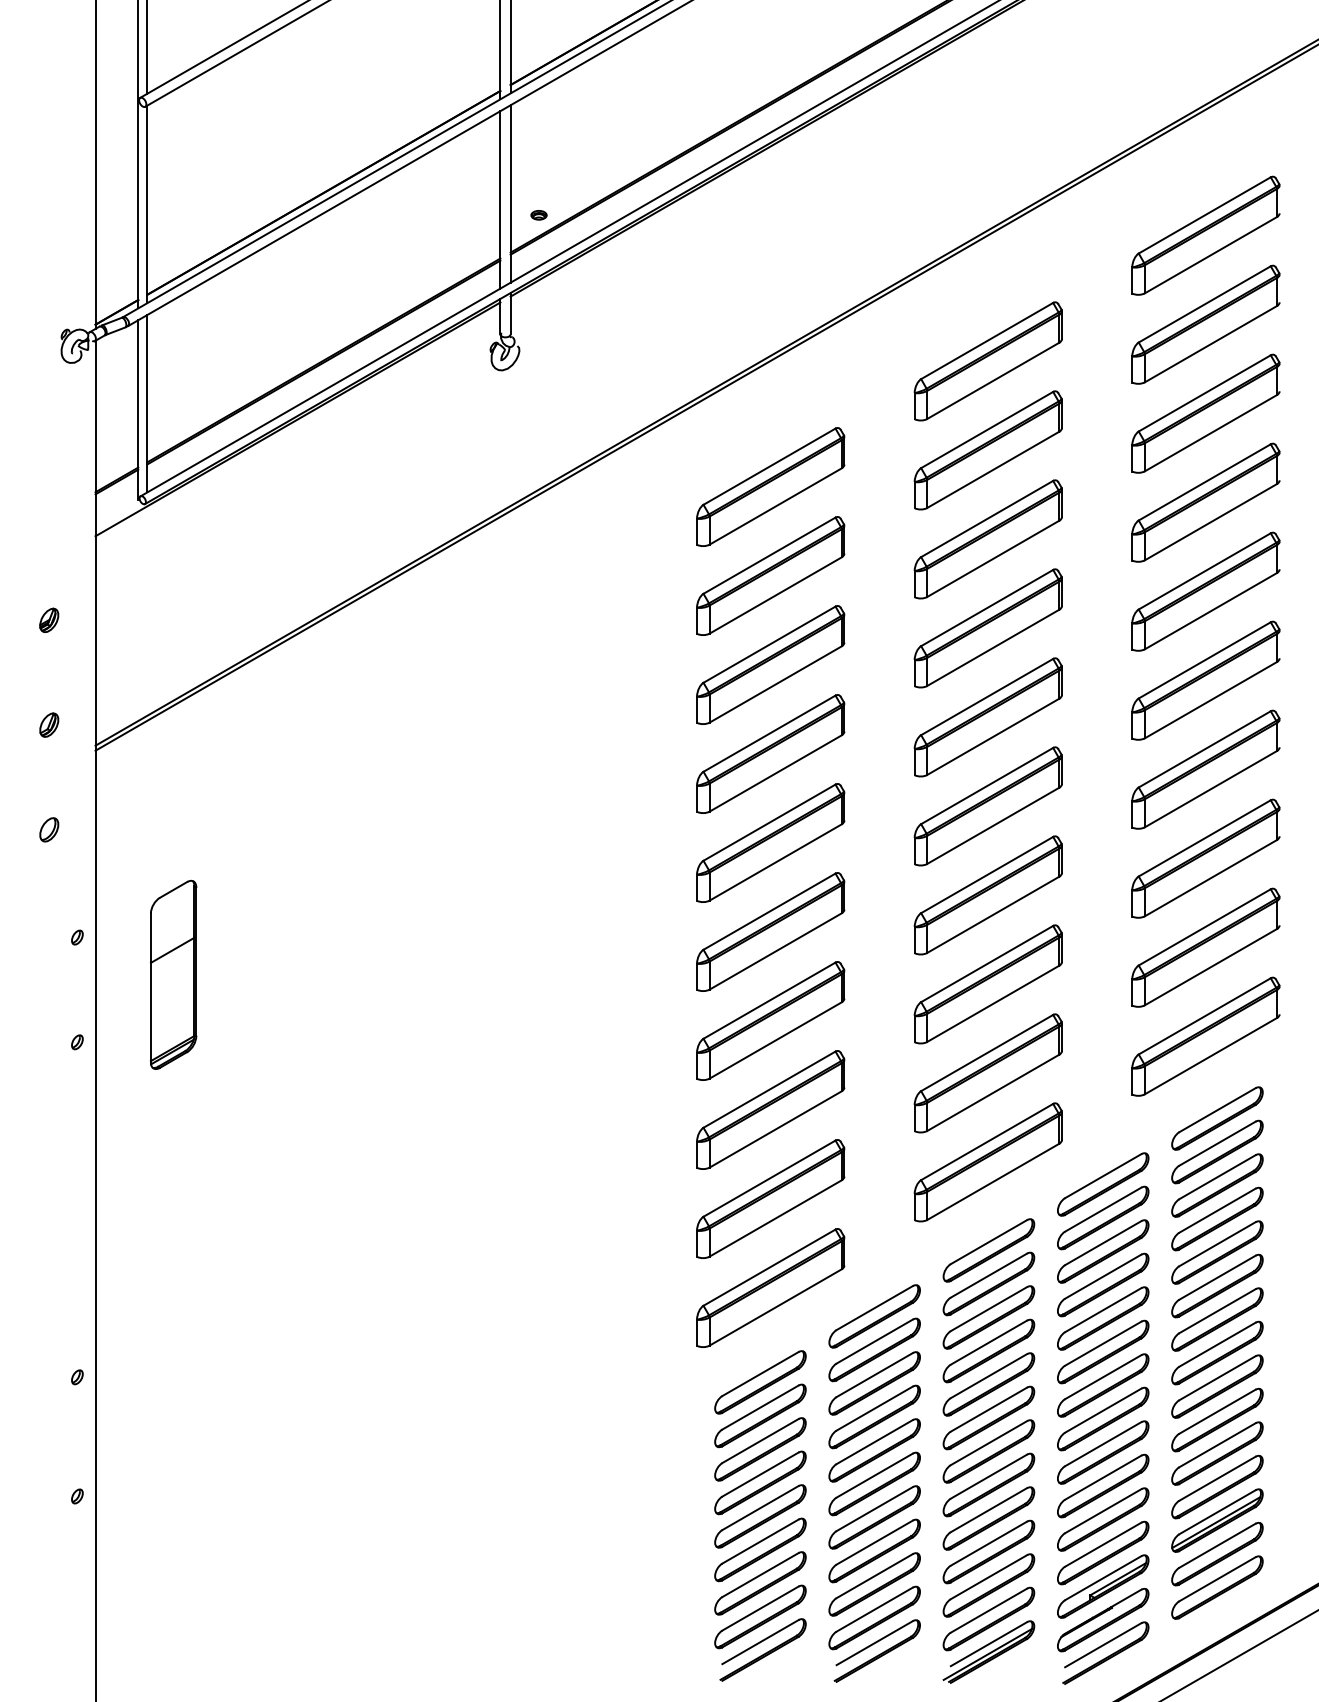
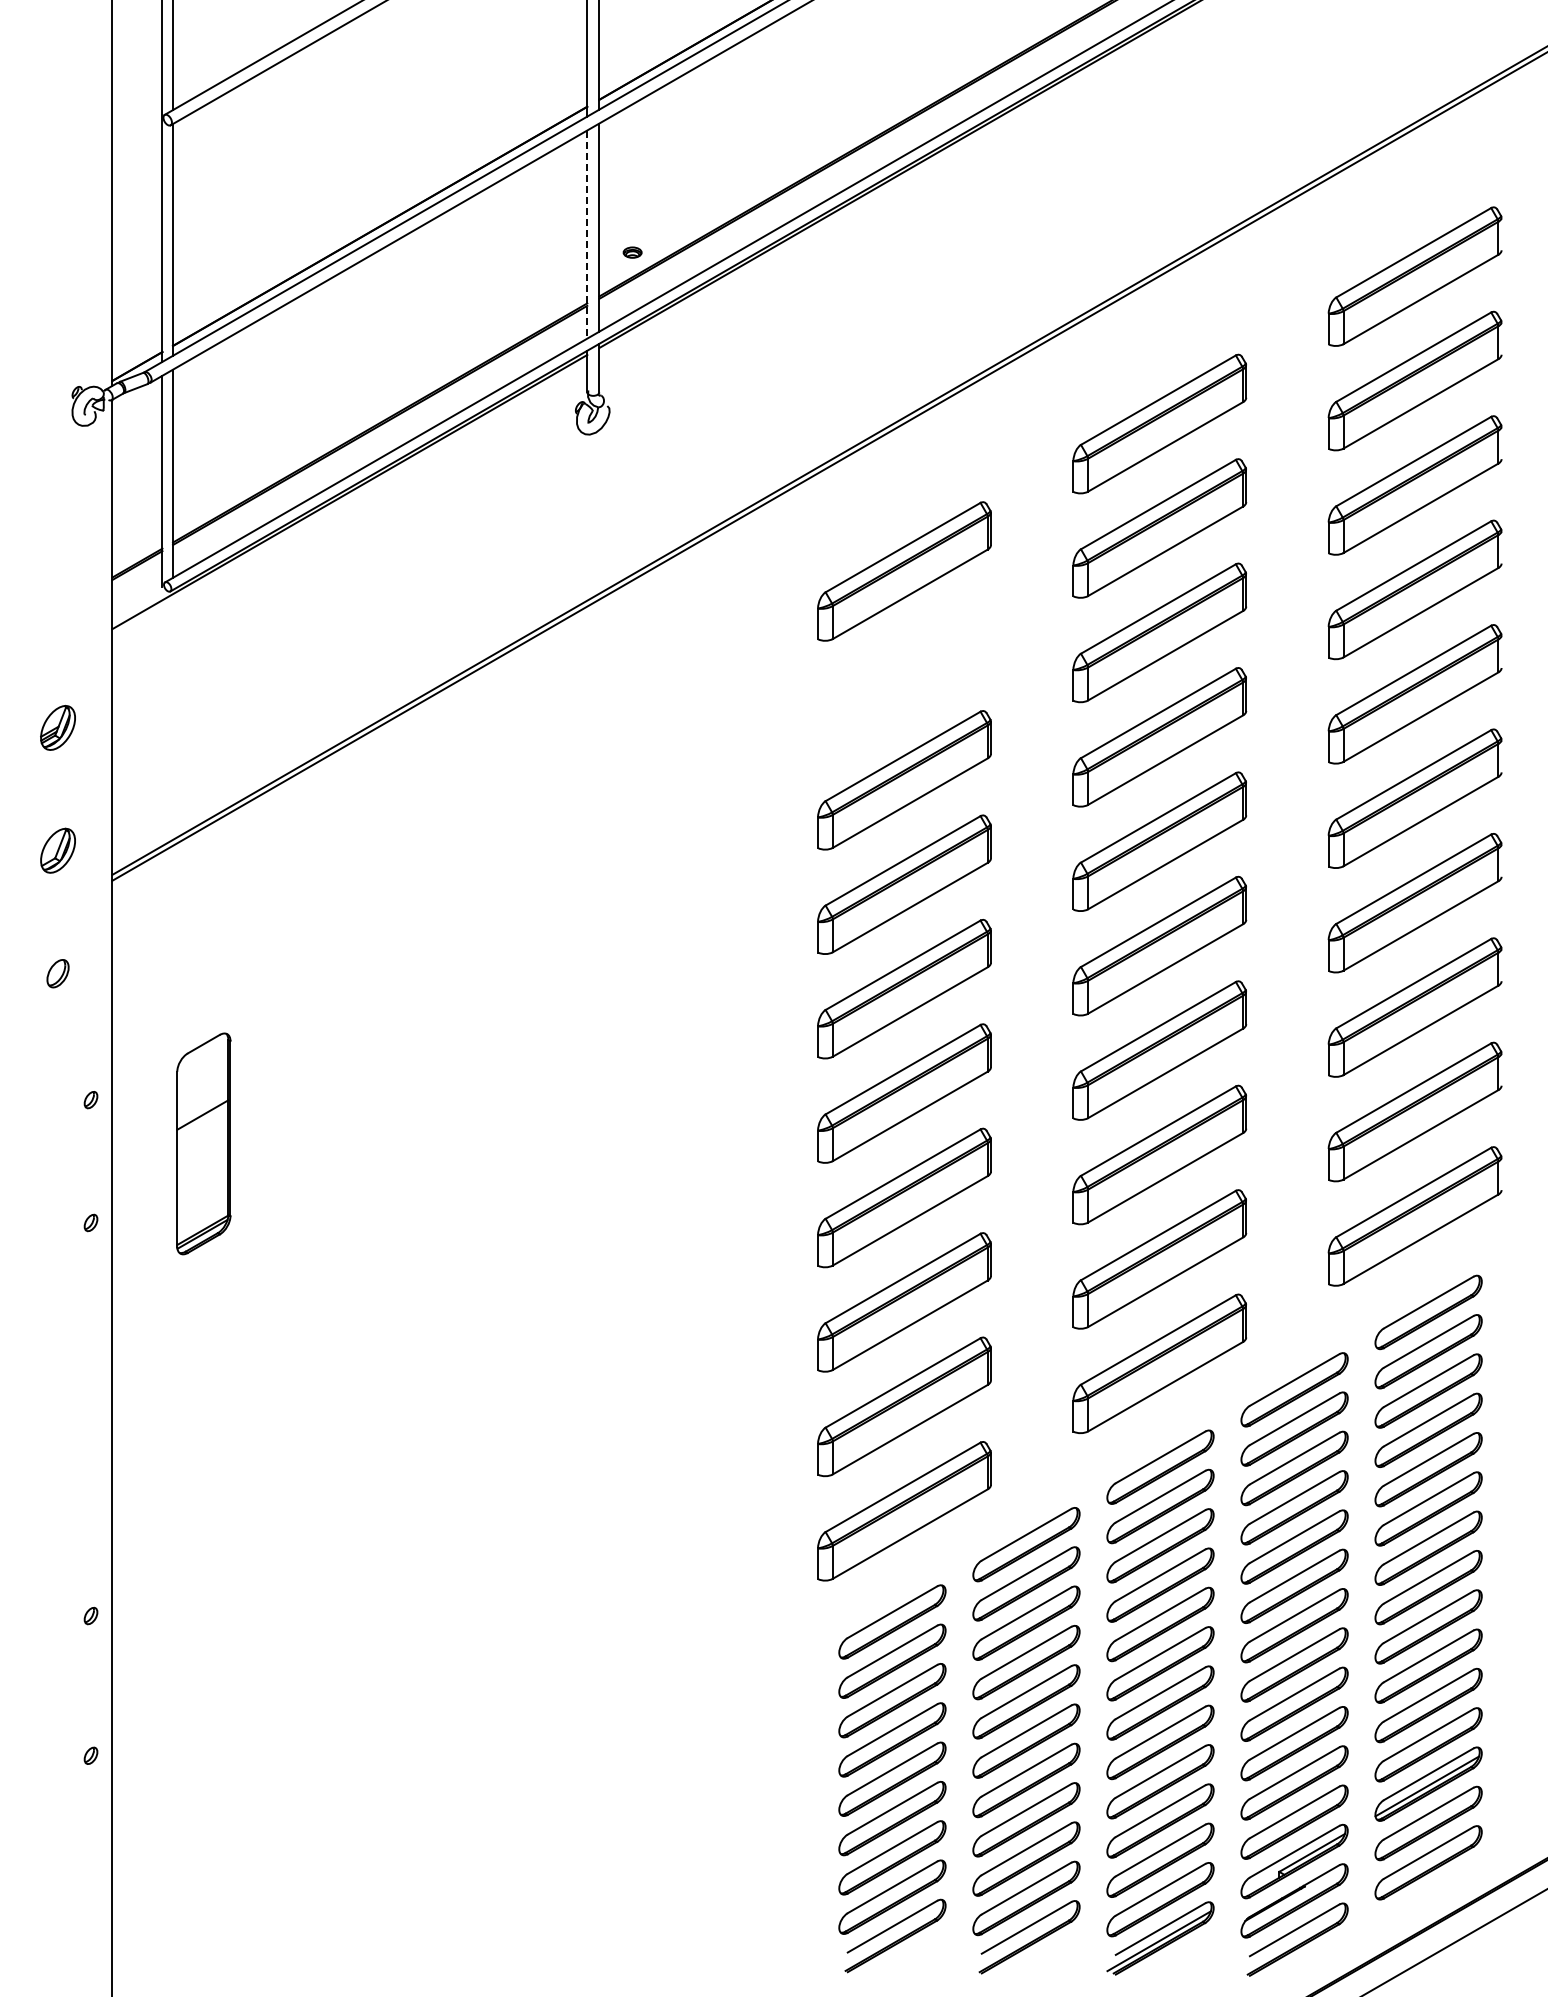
line: (500, 200) -> (587, 235), solid -> dashed
part: (770, 575) -> (904, 675), removed
part: (48, 620) -> (57, 727), size x1.6
part: (48, 724) -> (57, 850), size x1.6

